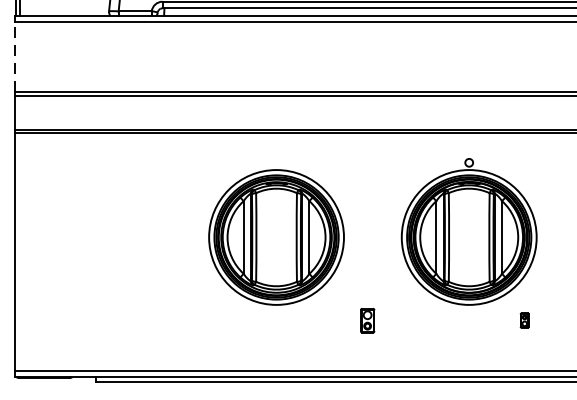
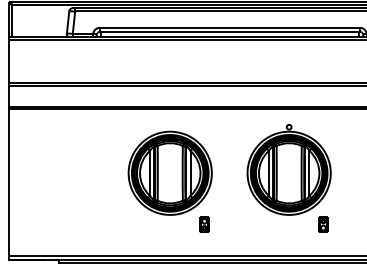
line: (14, 56) -> (8, 61), dashed -> solid
part: (367, 320) -> (204, 224), moved
part: (524, 320) -> (323, 224), size x1.67

